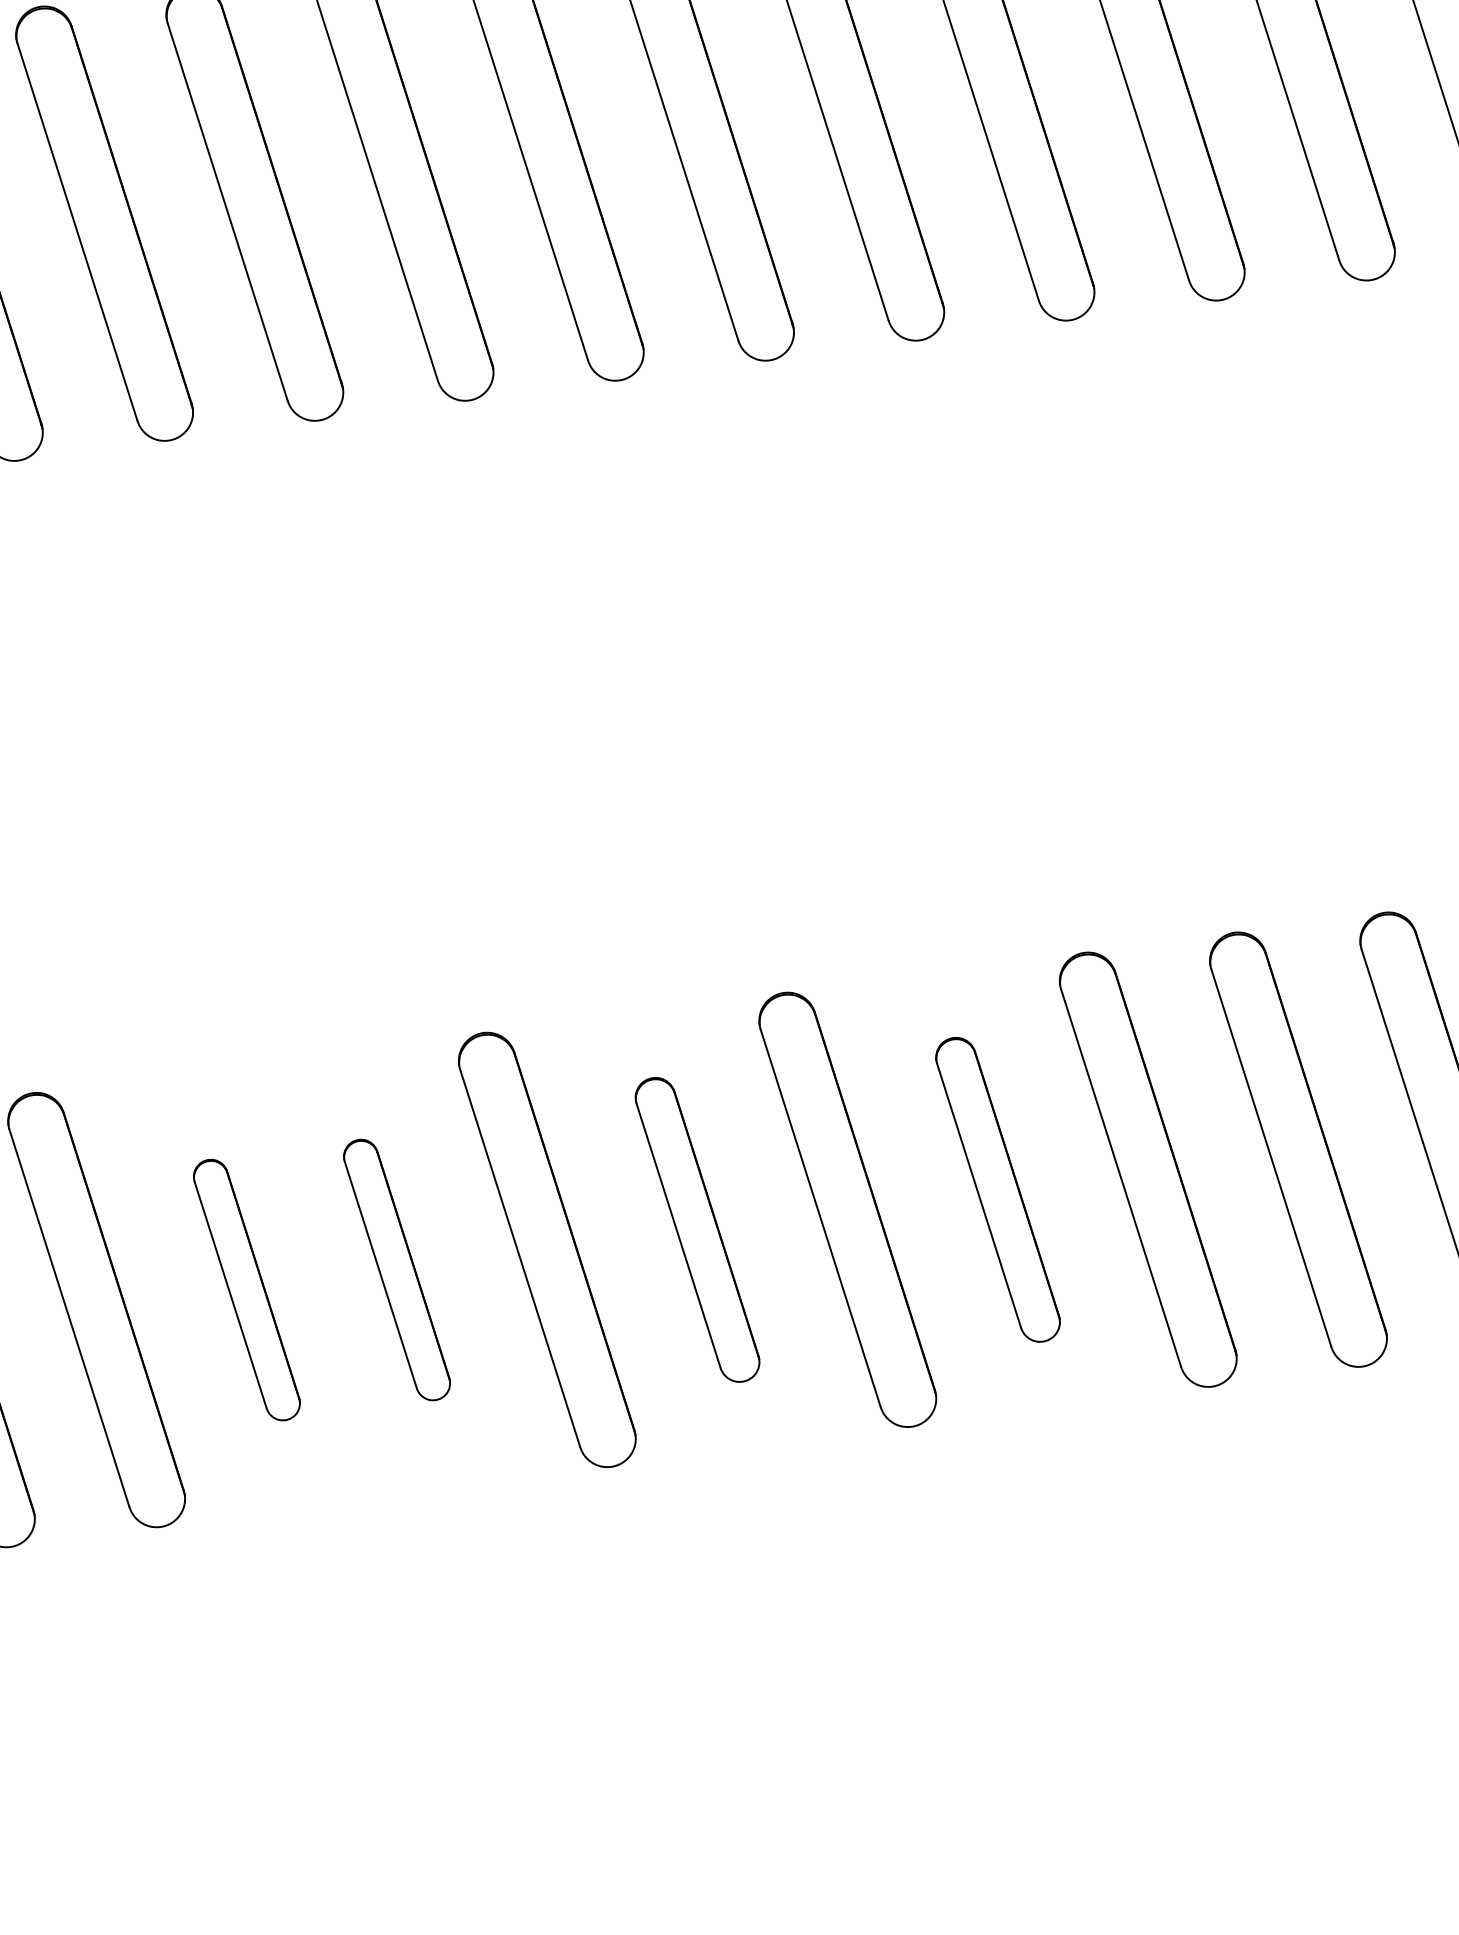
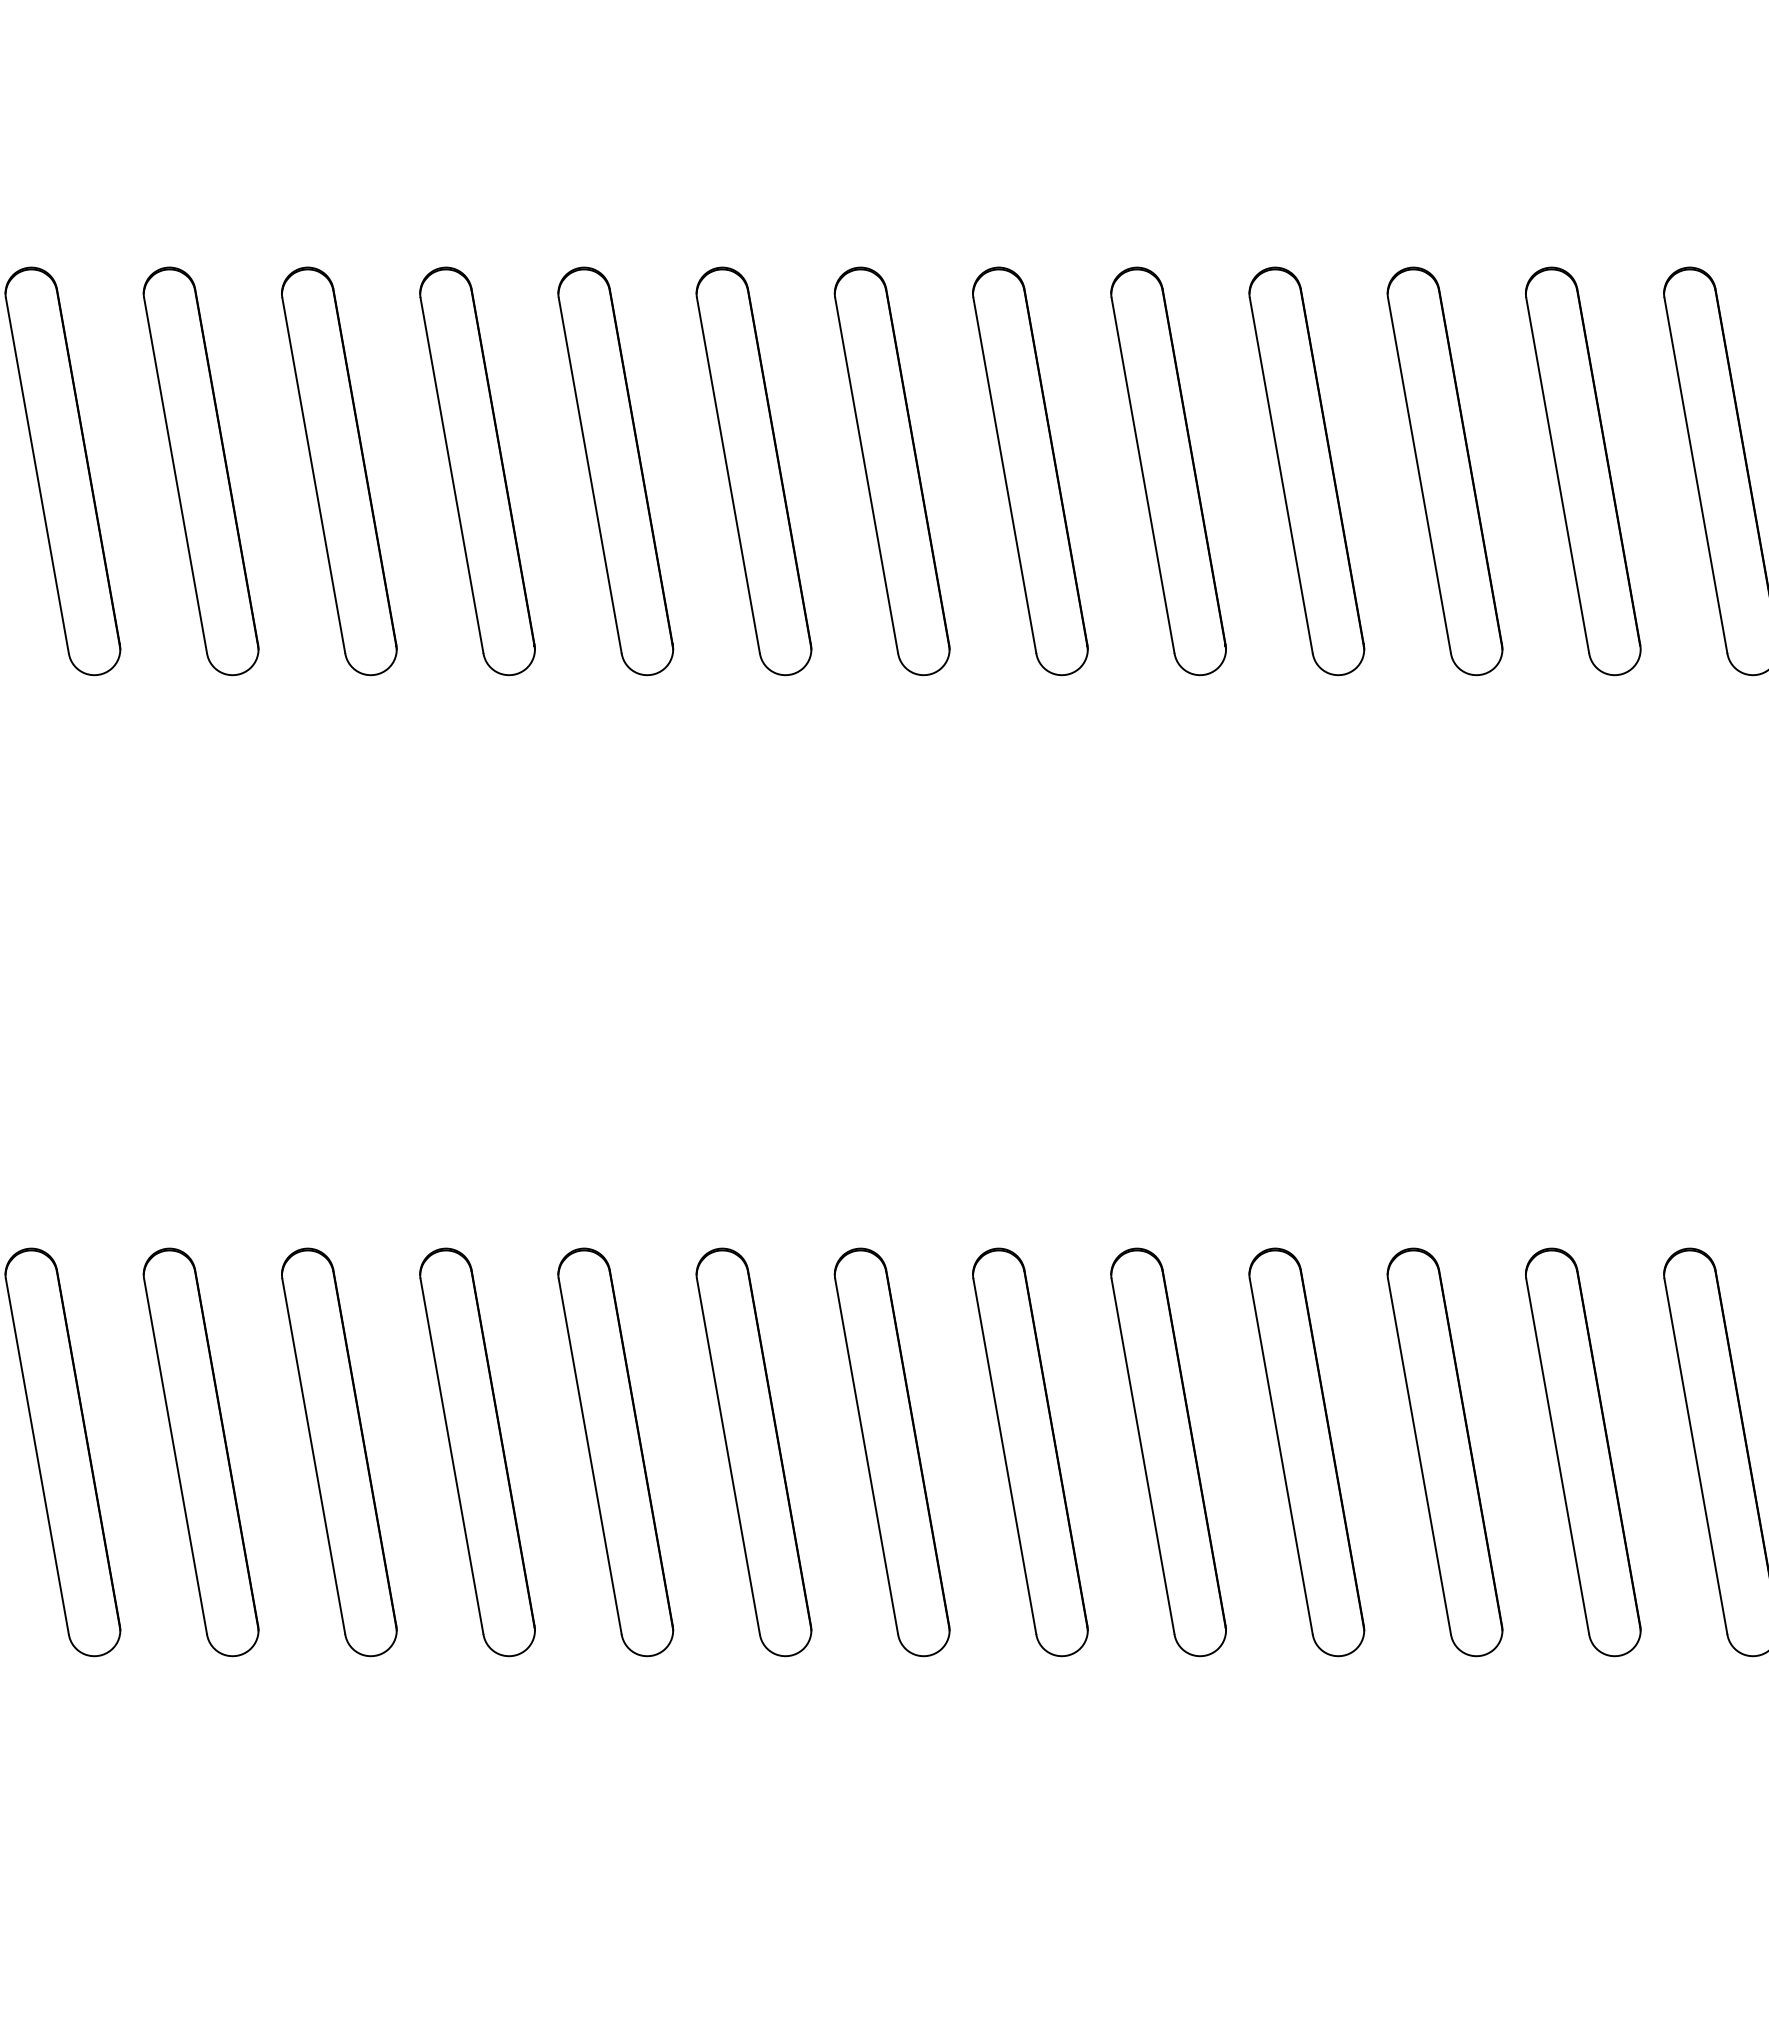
part: (998, 1189) -> (1030, 1452), size x1.43
part: (697, 1230) -> (753, 1452), size x1.43
part: (397, 1270) -> (477, 1452), size x1.67
part: (247, 1290) -> (339, 1452), size x1.67

